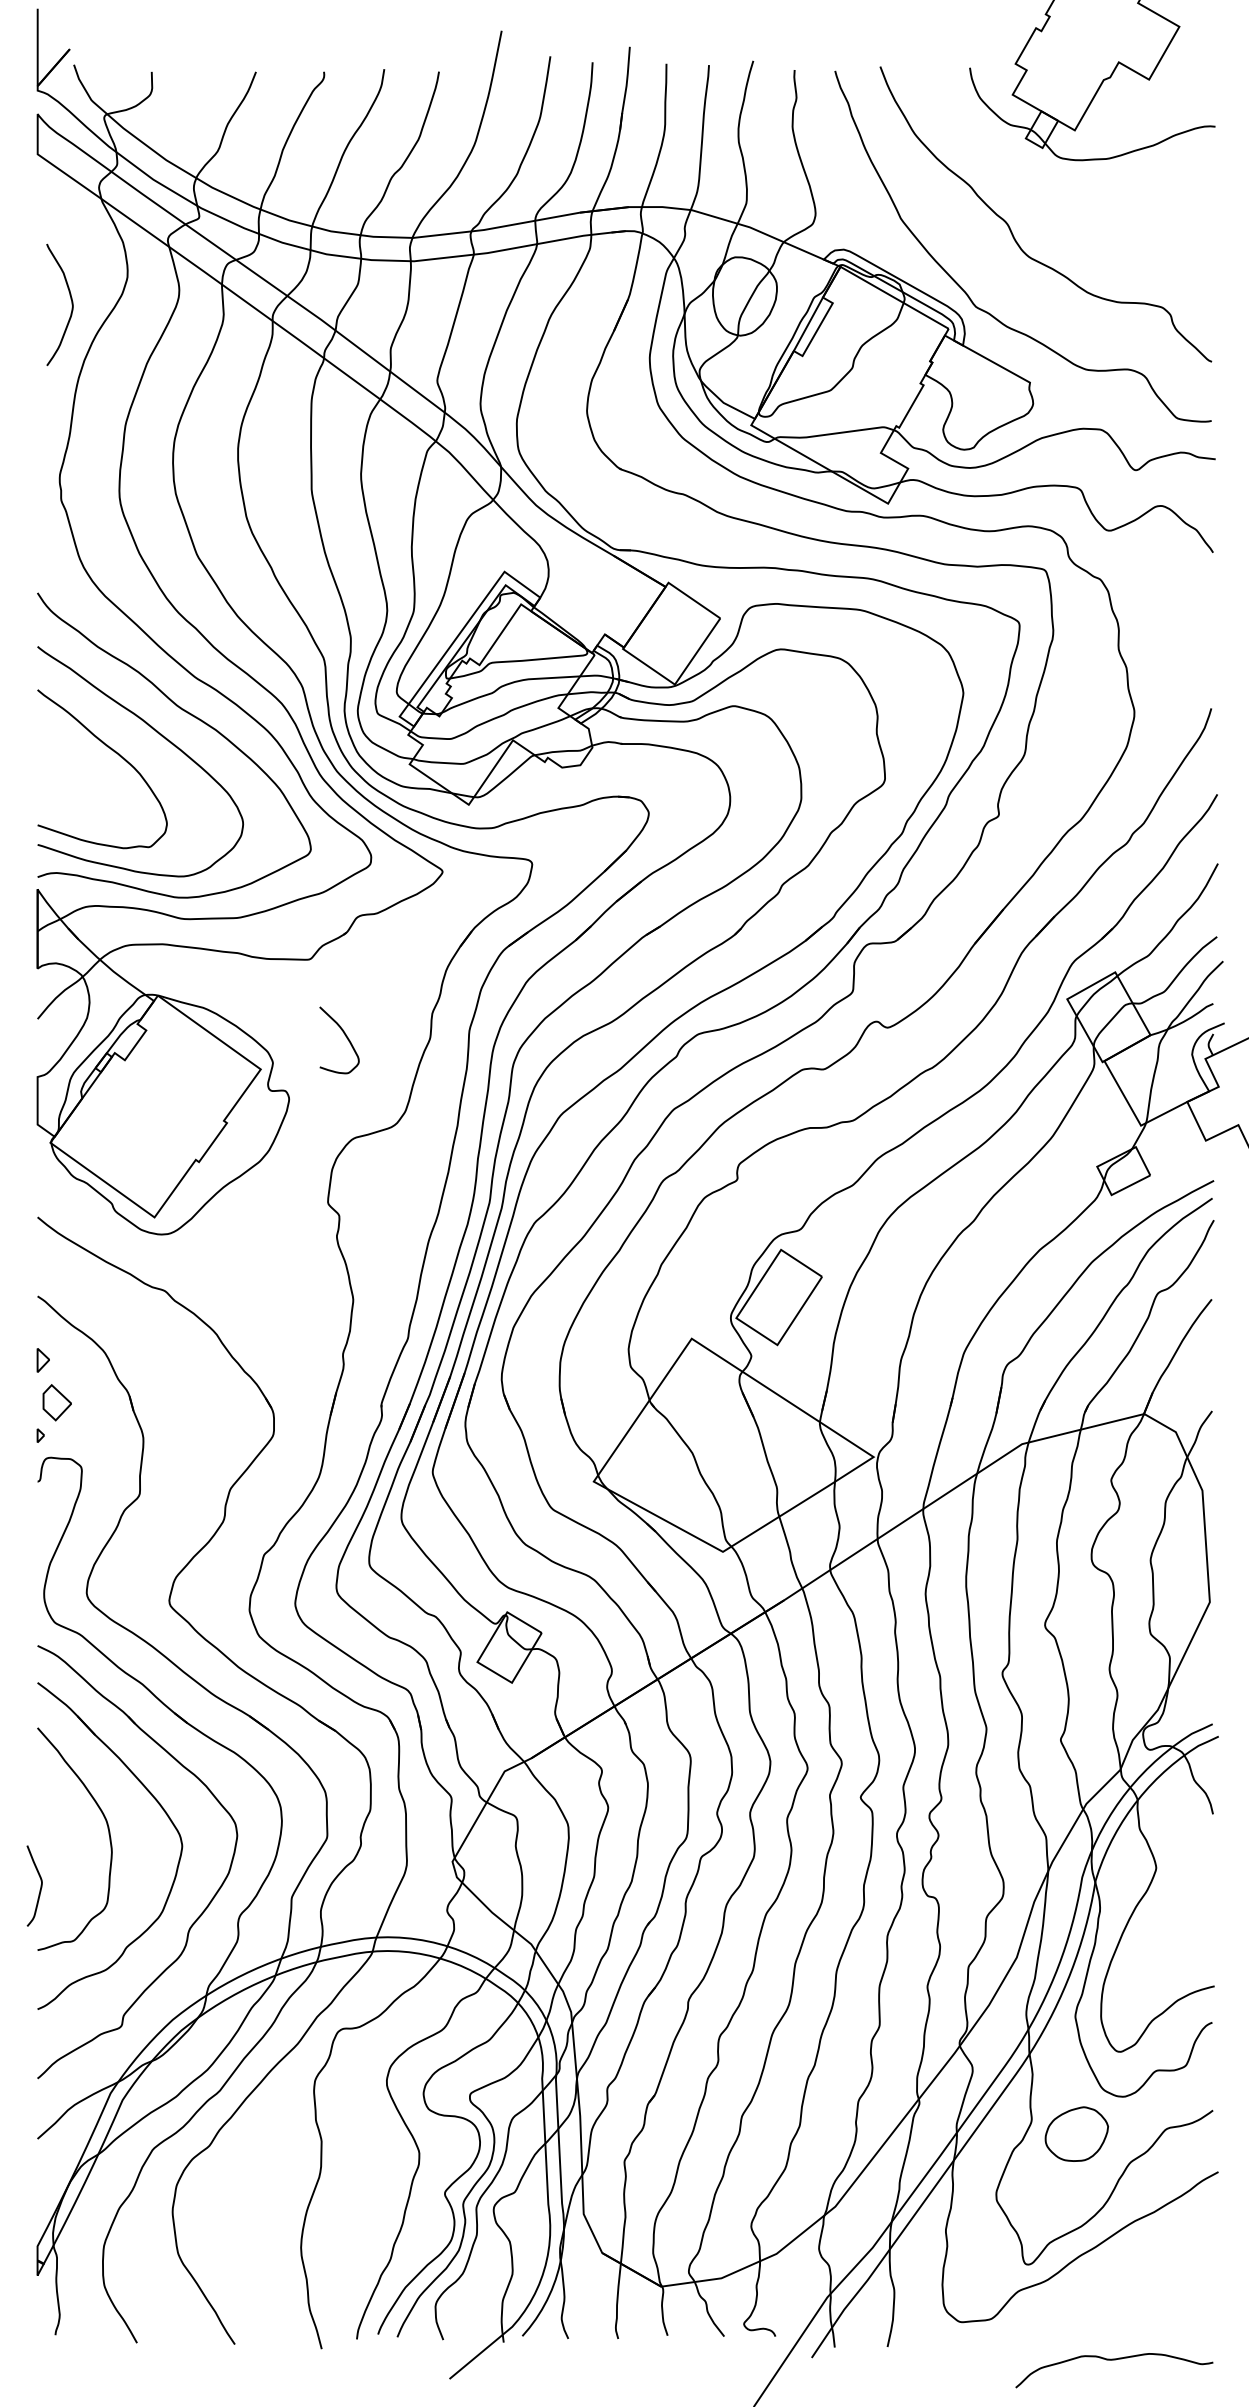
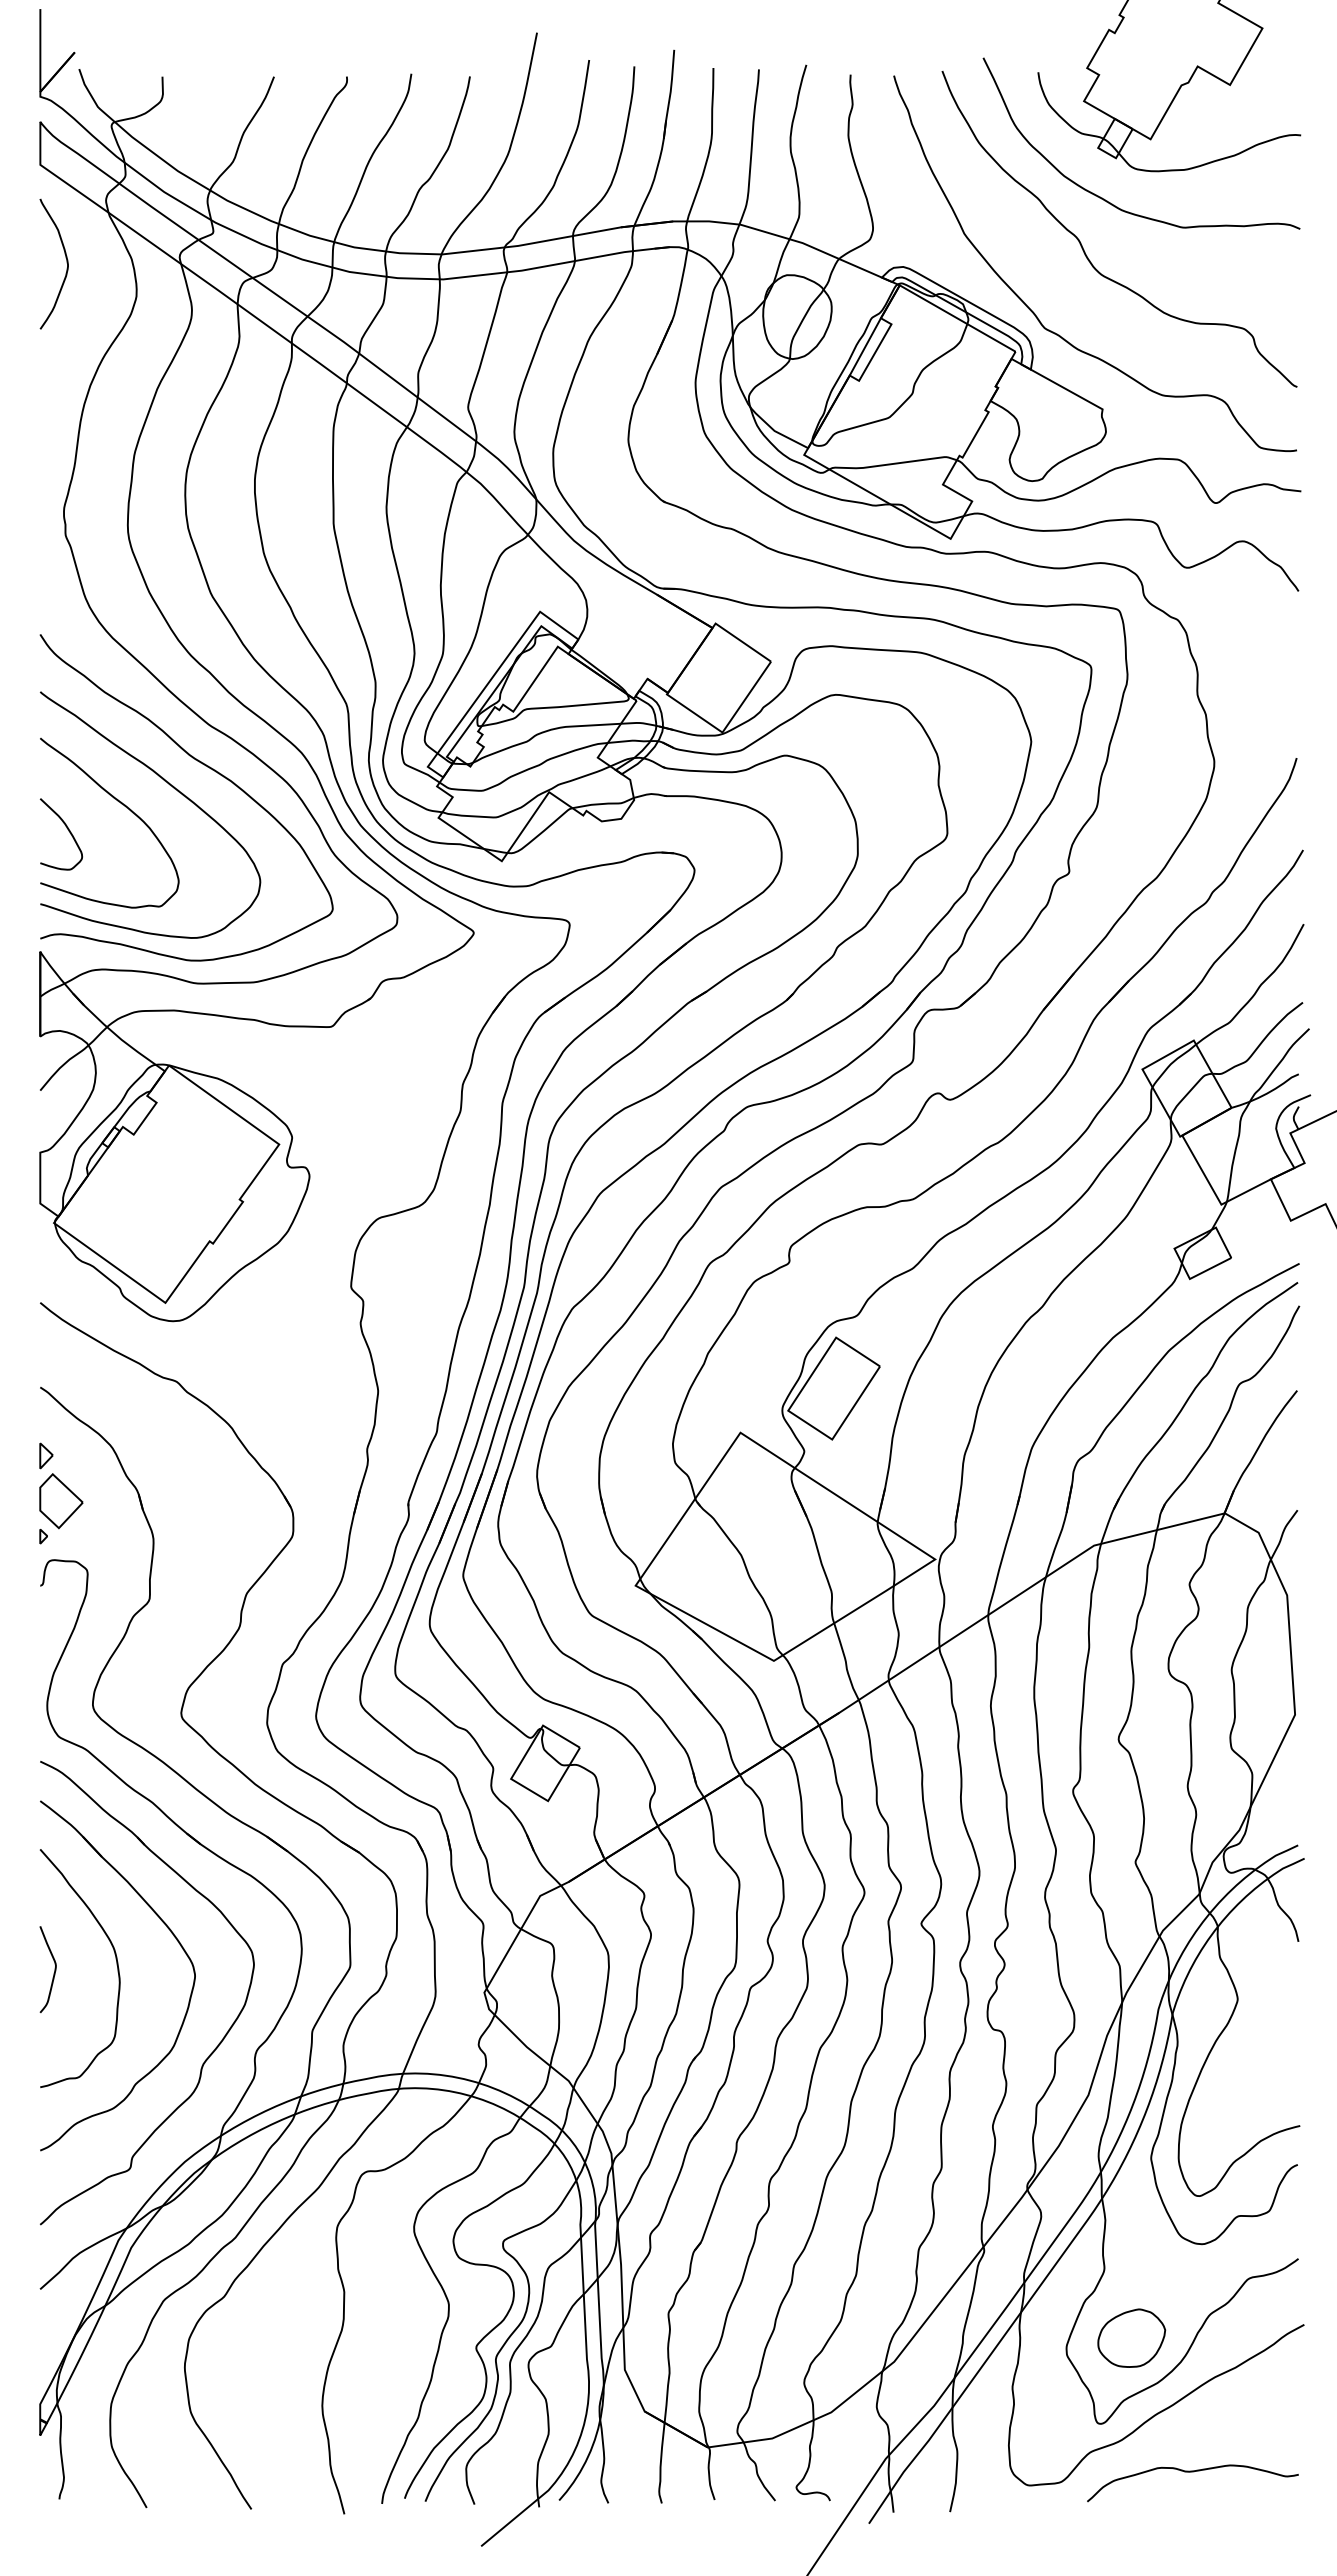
curve: (1036, 188) -> (1109, 201), added
curve: (71, 304) -> (66, 263), moved
curve: (346, 1037) -> (68, 831), moved
part: (57, 1402) -> (61, 1501), size x1.43
curve: (40, 1885) -> (54, 1969), moved
part: (1076, 2133) -> (1131, 2337), moved
curve: (1114, 2360) -> (1192, 2472), moved

